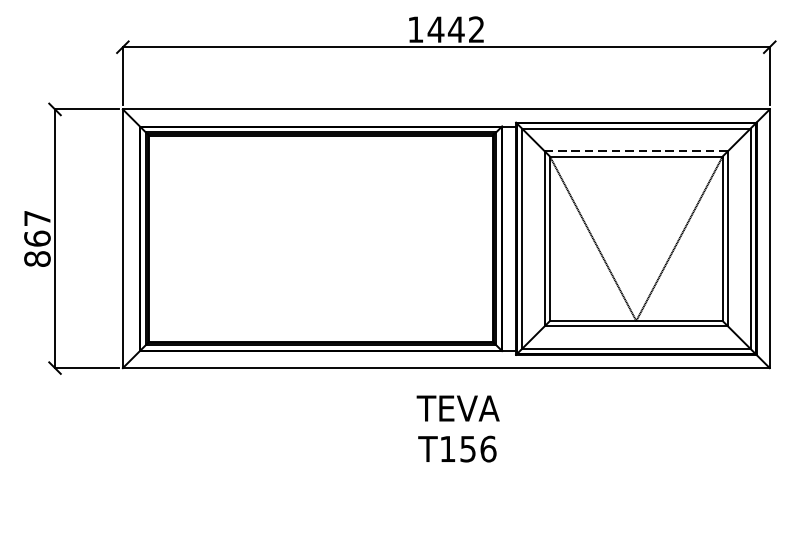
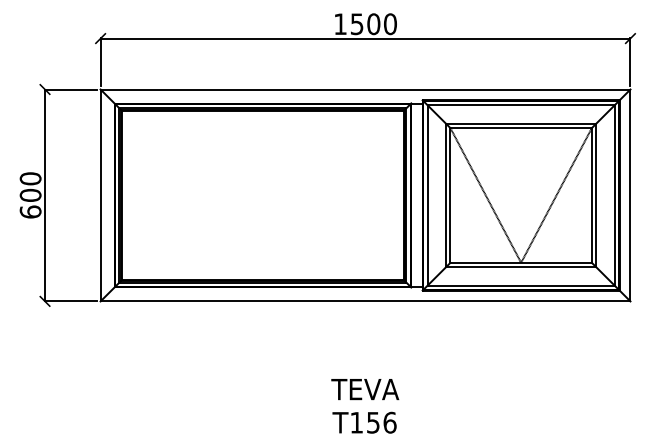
text: (456, 30) -> (373, 24), 1442 -> 1500
line: (636, 150) -> (521, 123), dashed -> solid
text: (37, 238) -> (30, 195), 867 -> 600
text: (458, 429) -> (365, 406), moved

